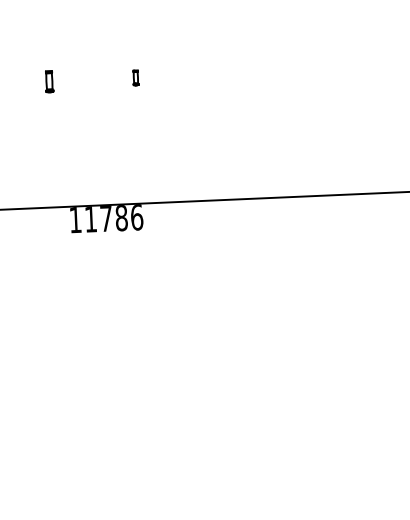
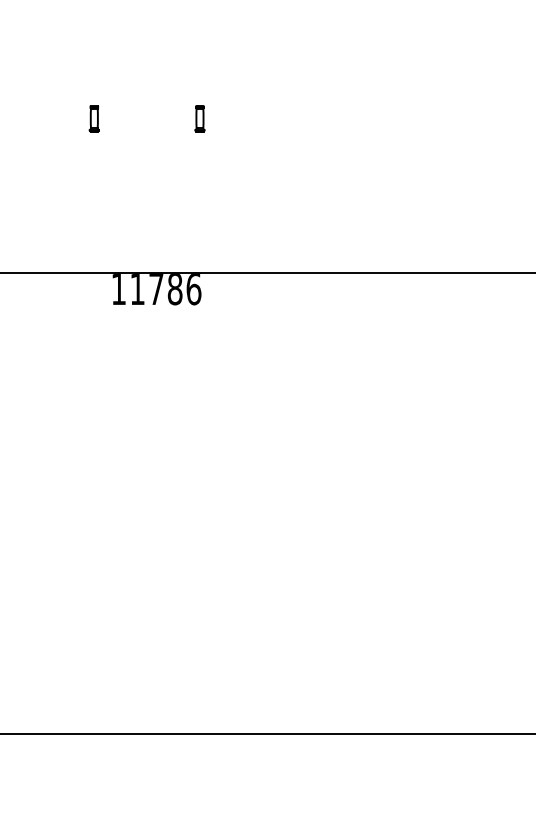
part: (135, 77) -> (199, 118), size x1.43

